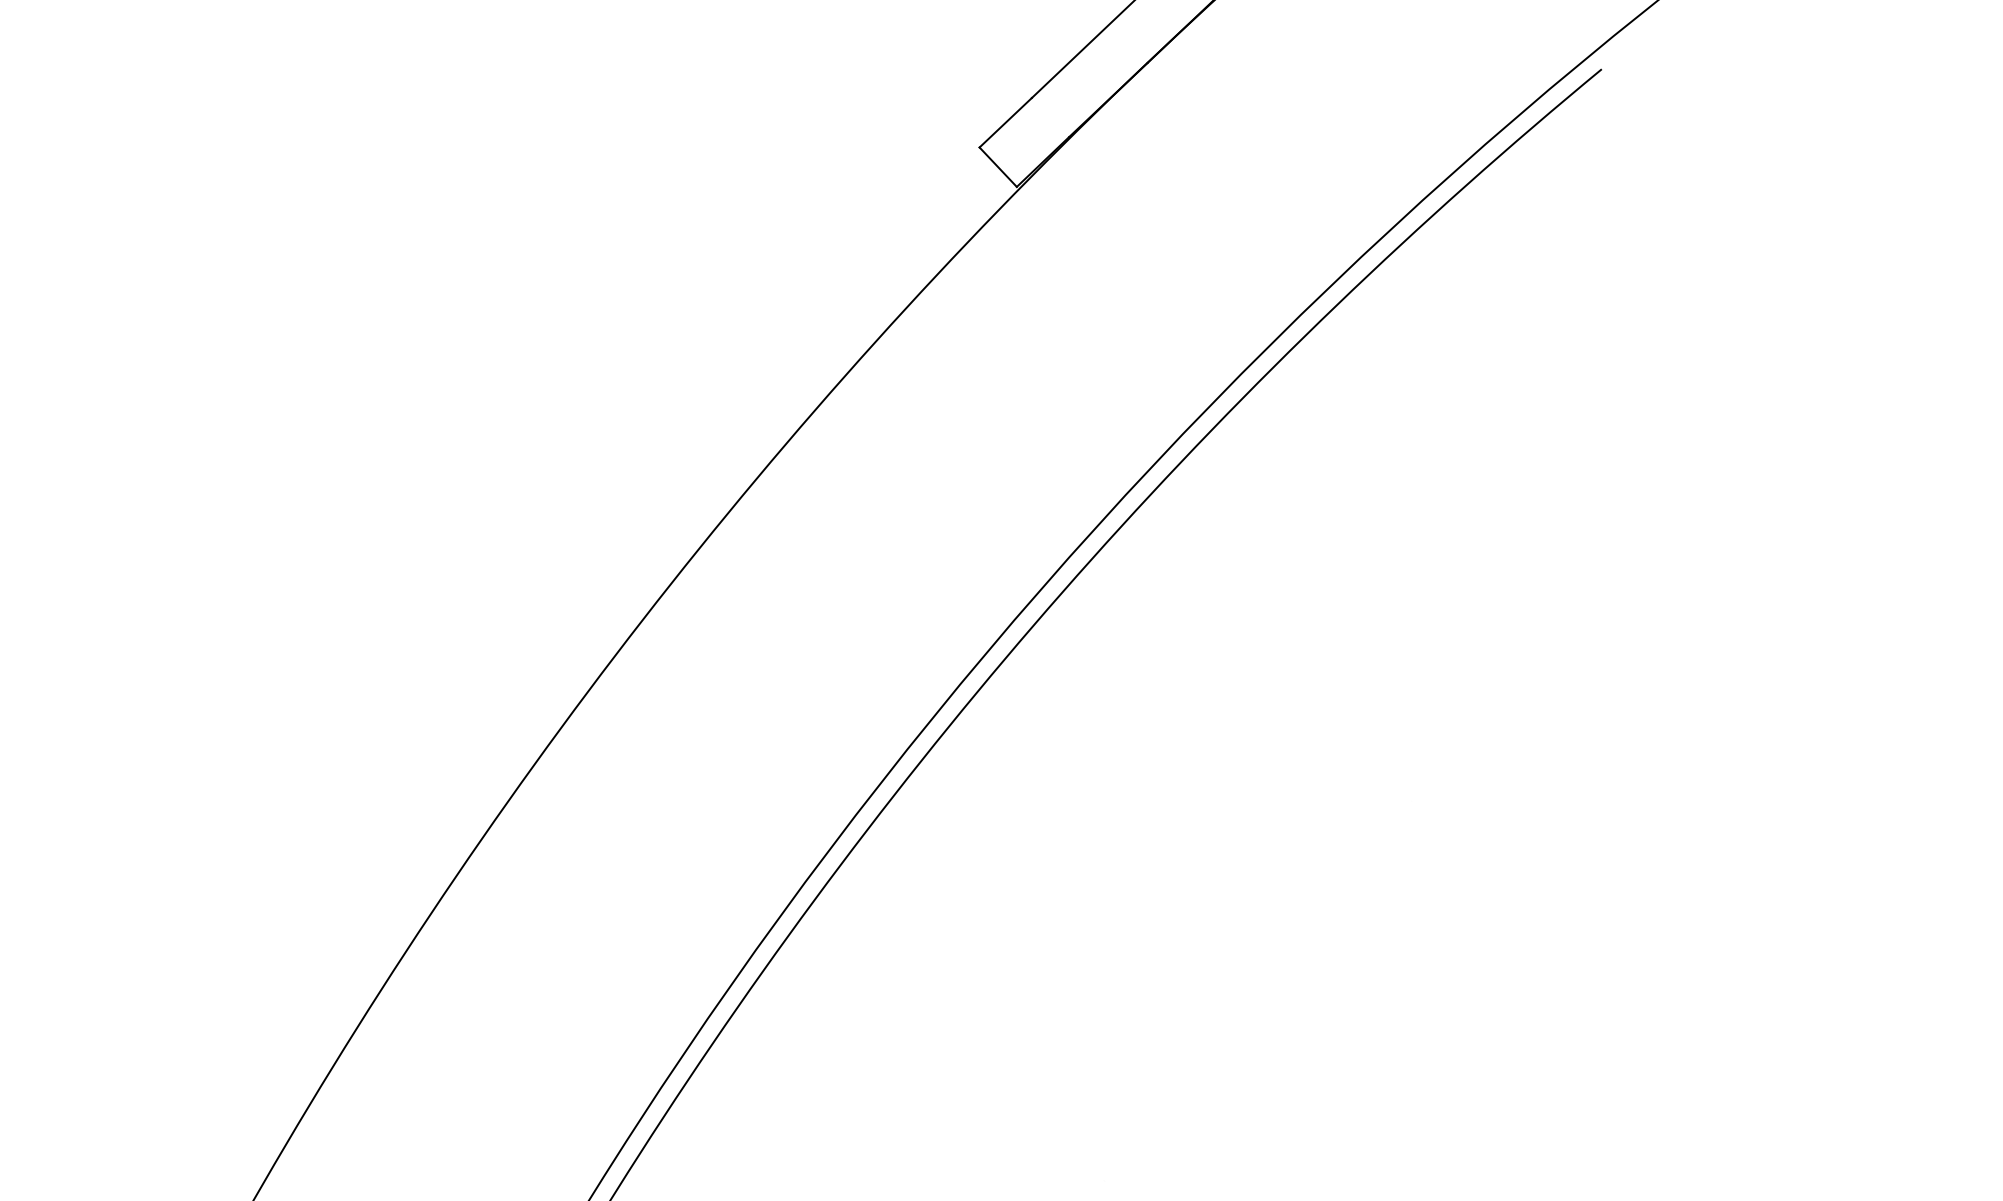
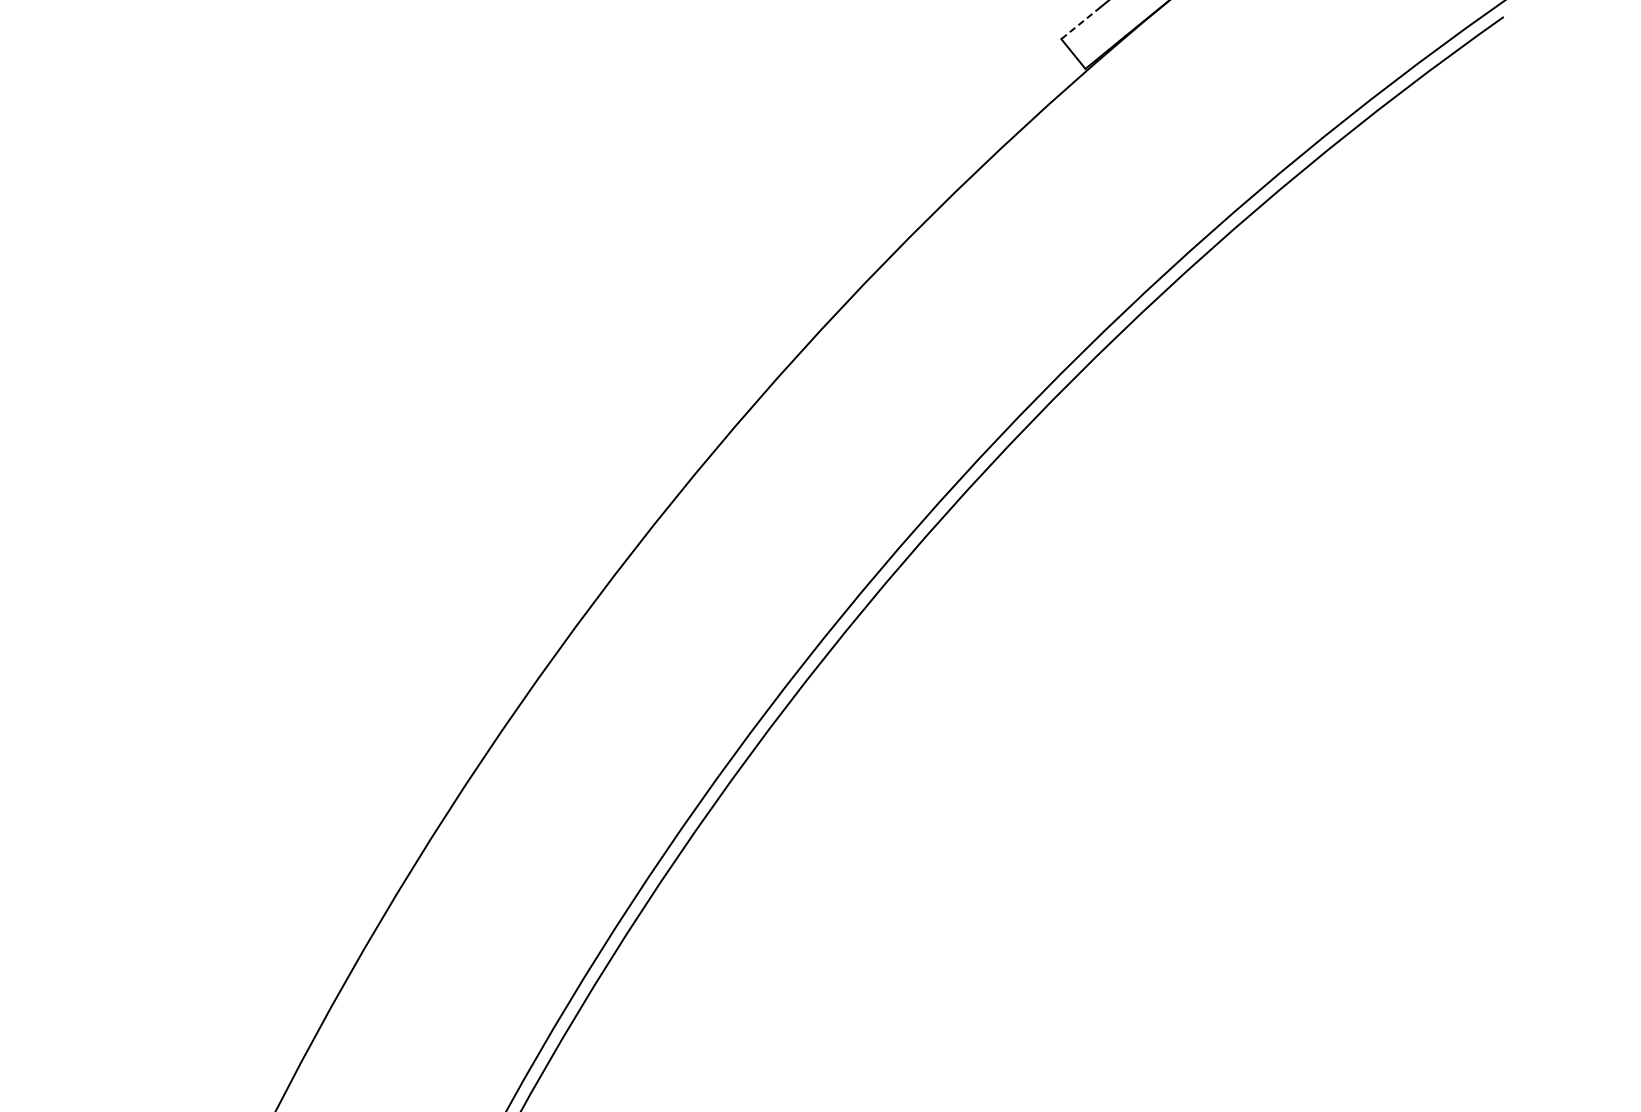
line: (1006, 121) -> (1081, 22), solid -> dashed

